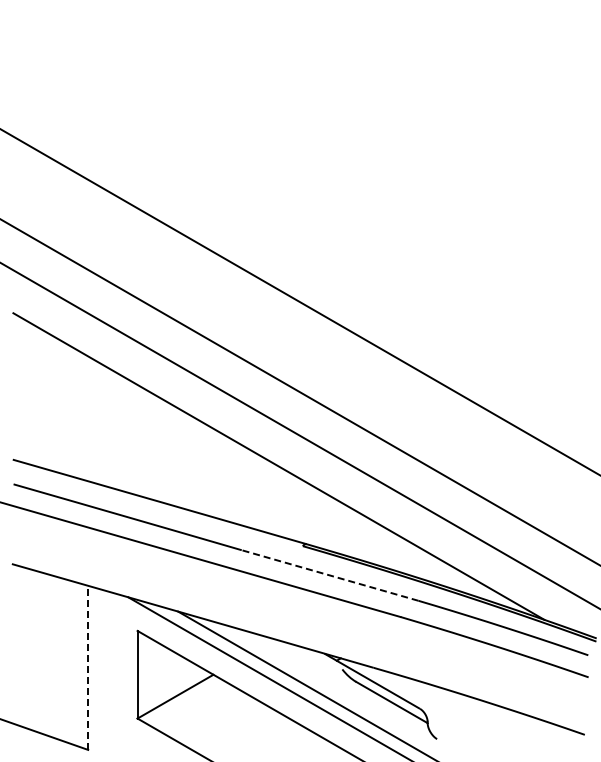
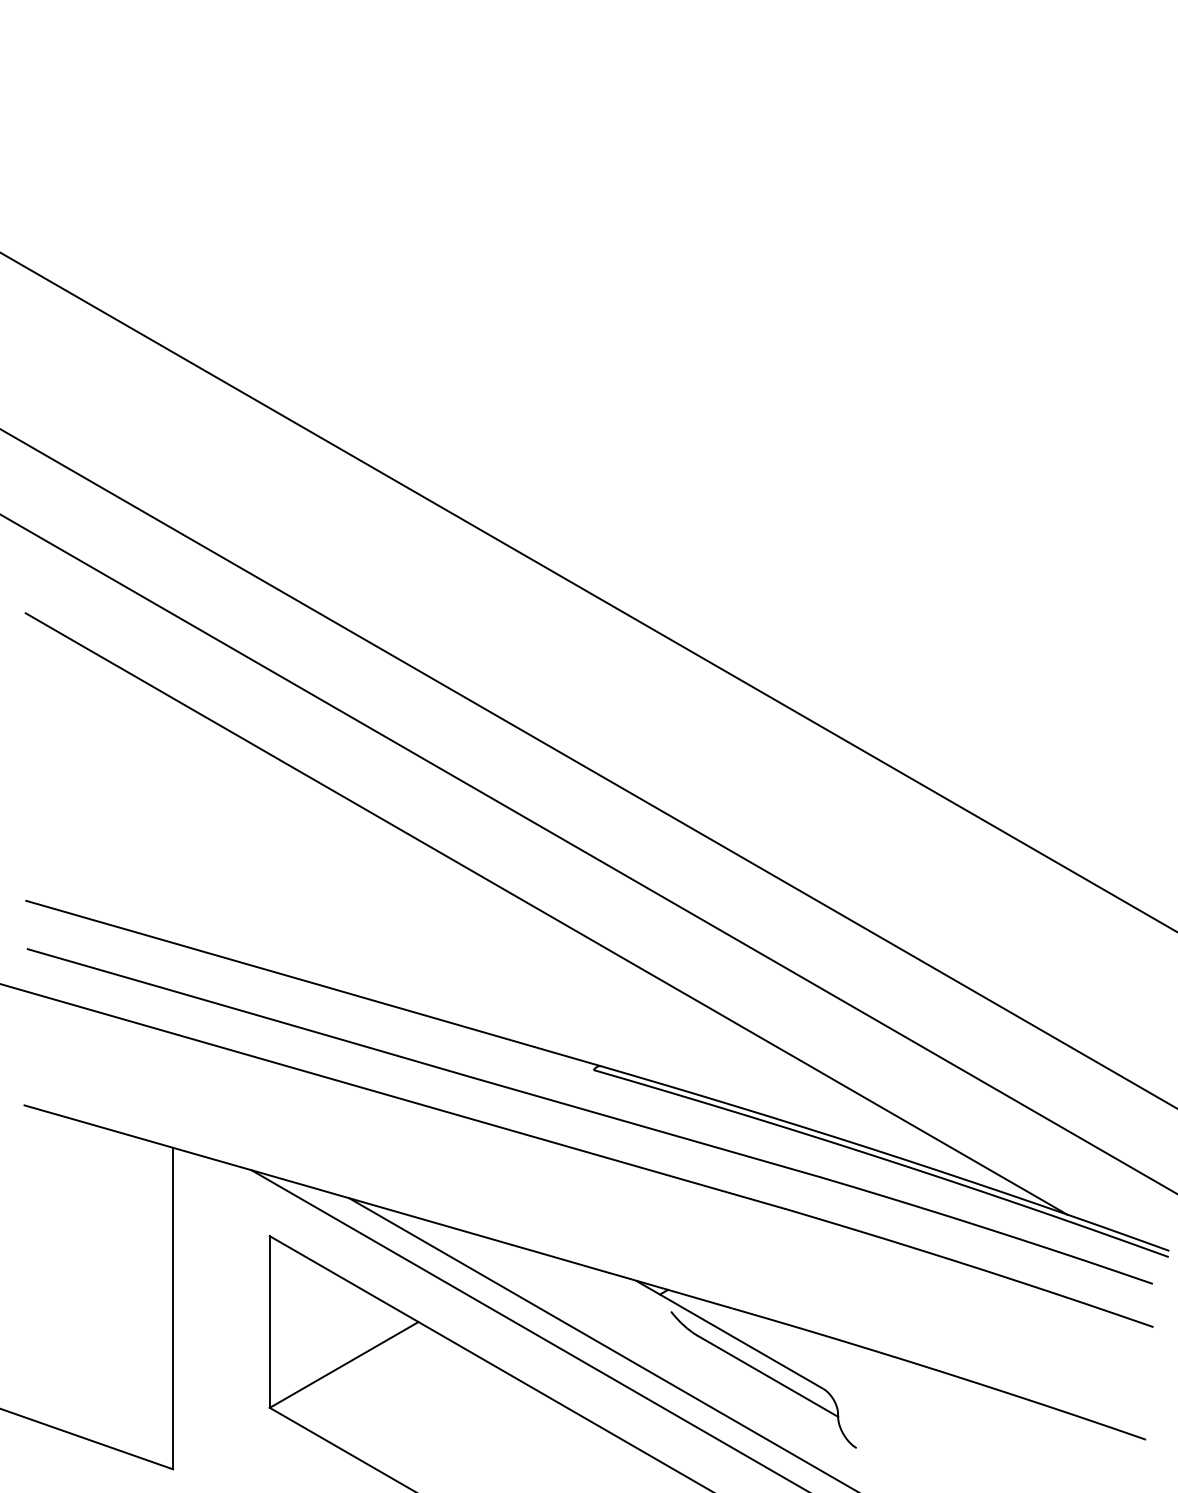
line: (330, 575) -> (647, 1127), dashed -> solid
line: (88, 667) -> (173, 1307), dashed -> solid

